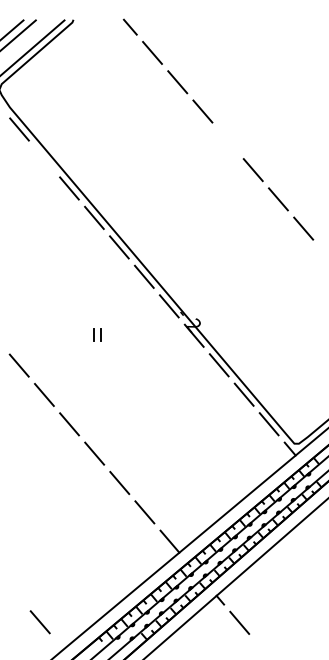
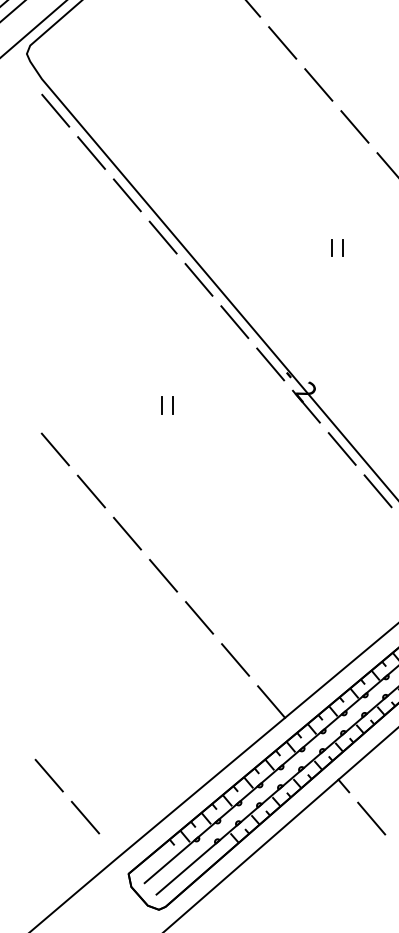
line: (227, 140) -> (354, 126), added
line: (44, 158) -> (91, 152), added
part: (215, 224) -> (336, 247), added
line: (14, 592) -> (48, 774), added

